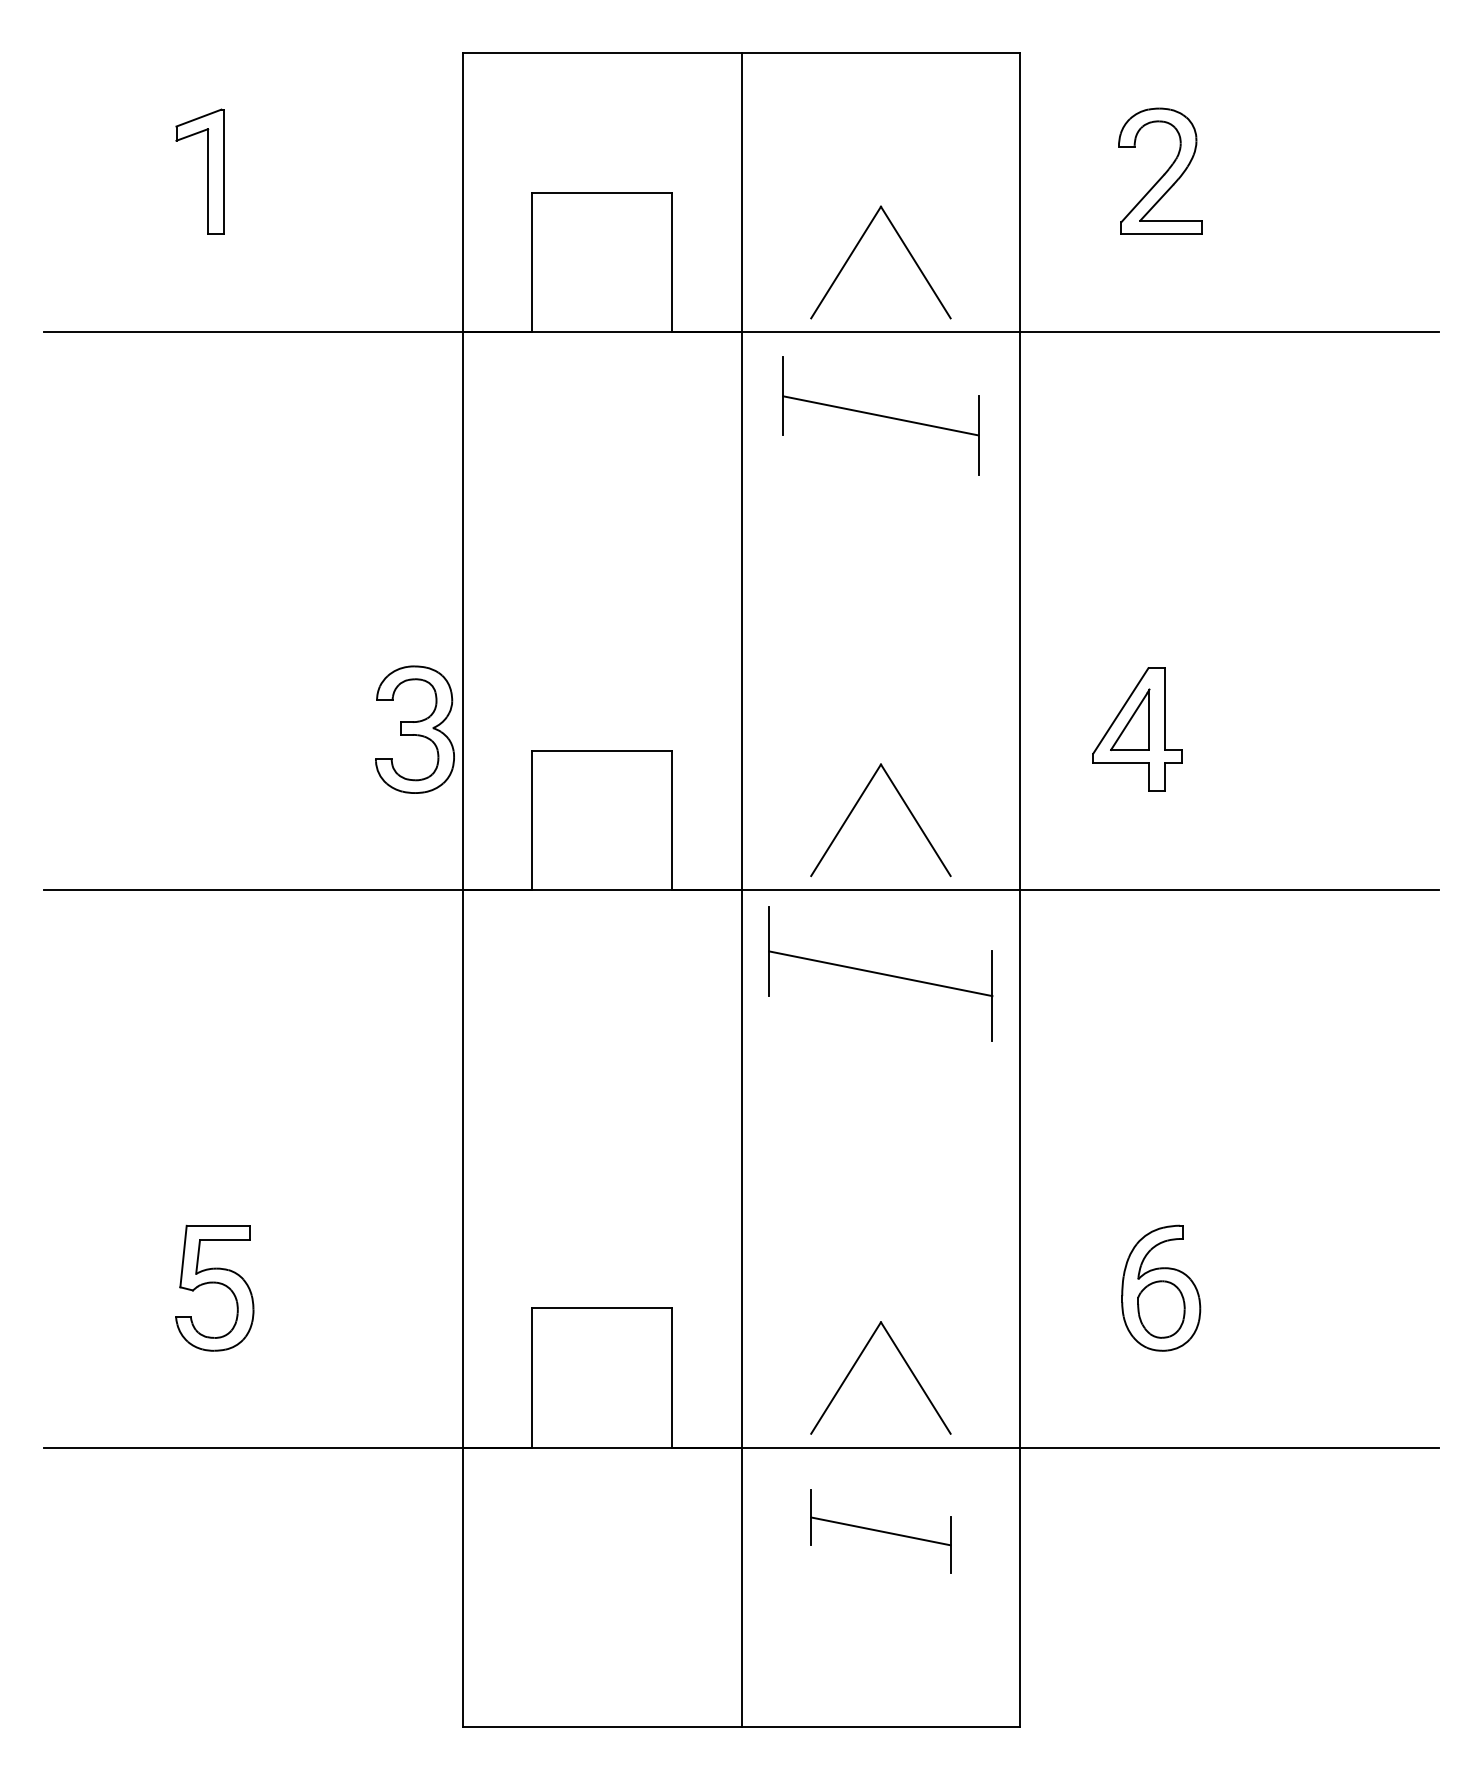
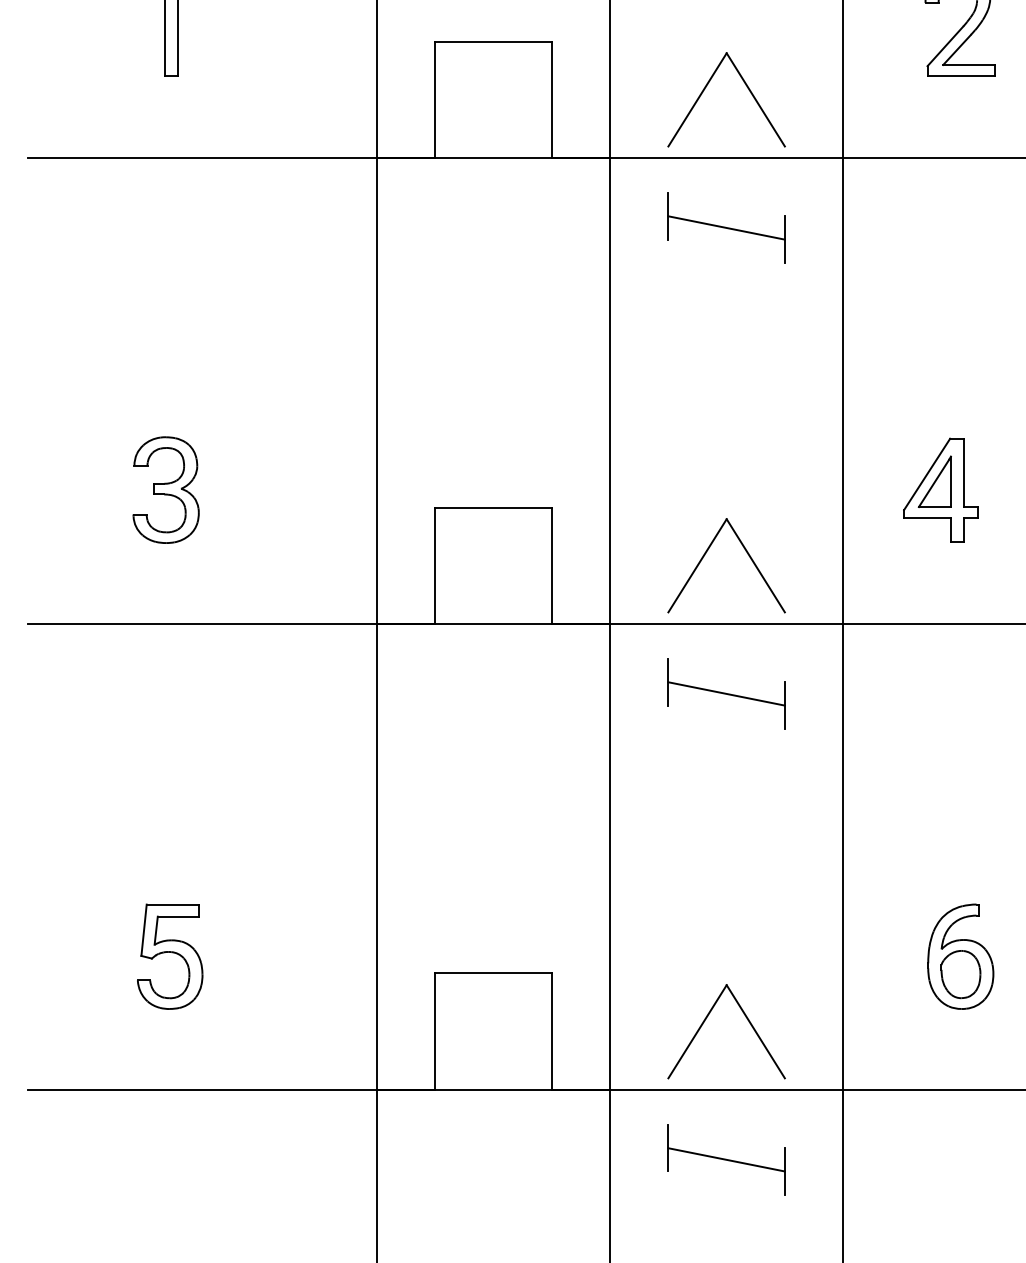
part: (880, 415) -> (726, 227), size x0.71
part: (414, 729) -> (165, 489), moved
part: (880, 973) -> (726, 693), size x0.62

